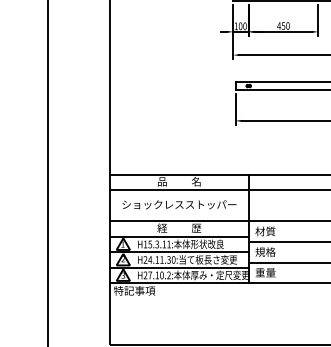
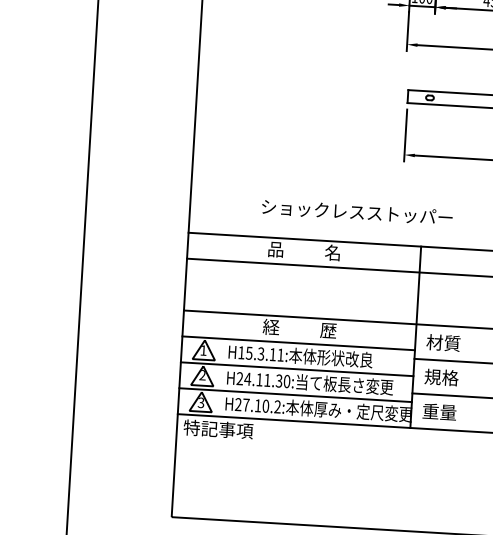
text: (179, 204) -> (357, 211), moved

